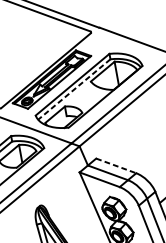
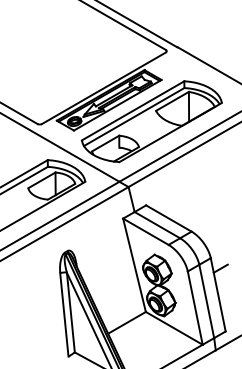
line: (74, 89) -> (134, 117), dashed -> solid
line: (116, 165) -> (169, 218), dashed -> solid

